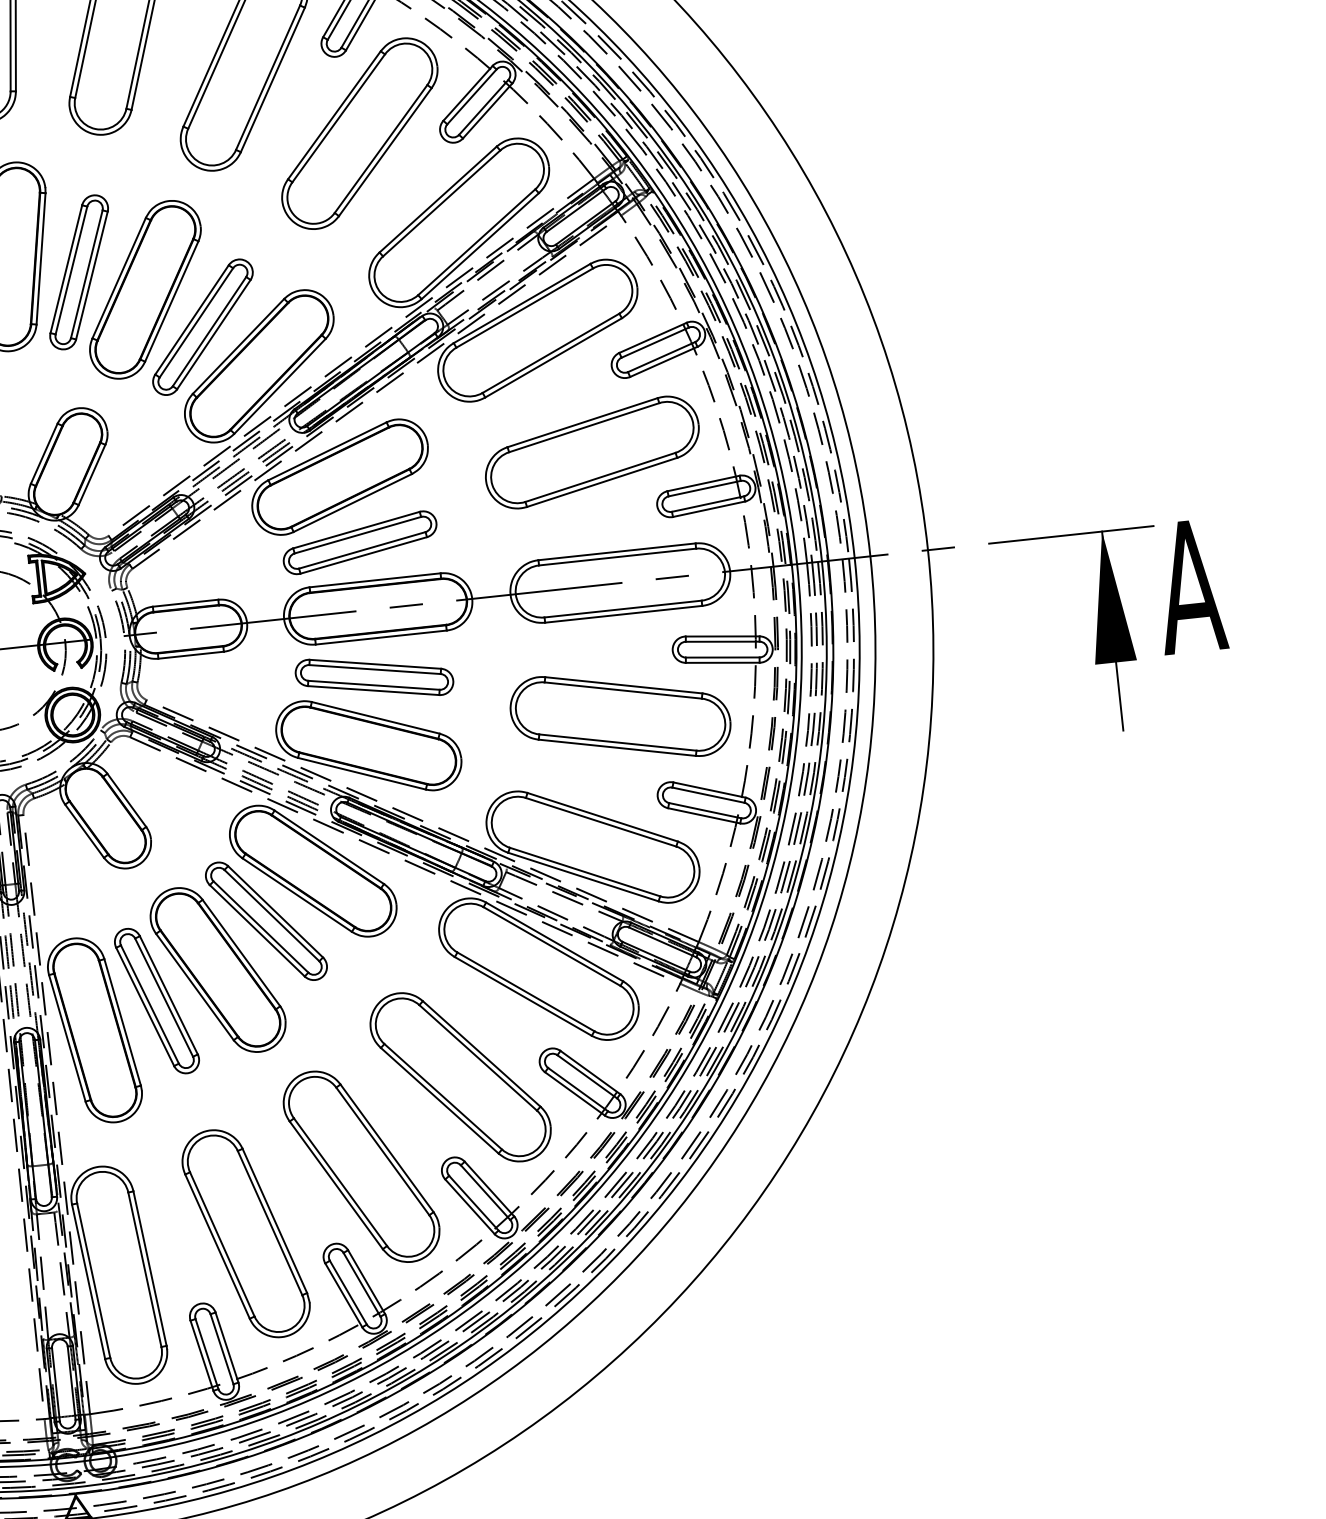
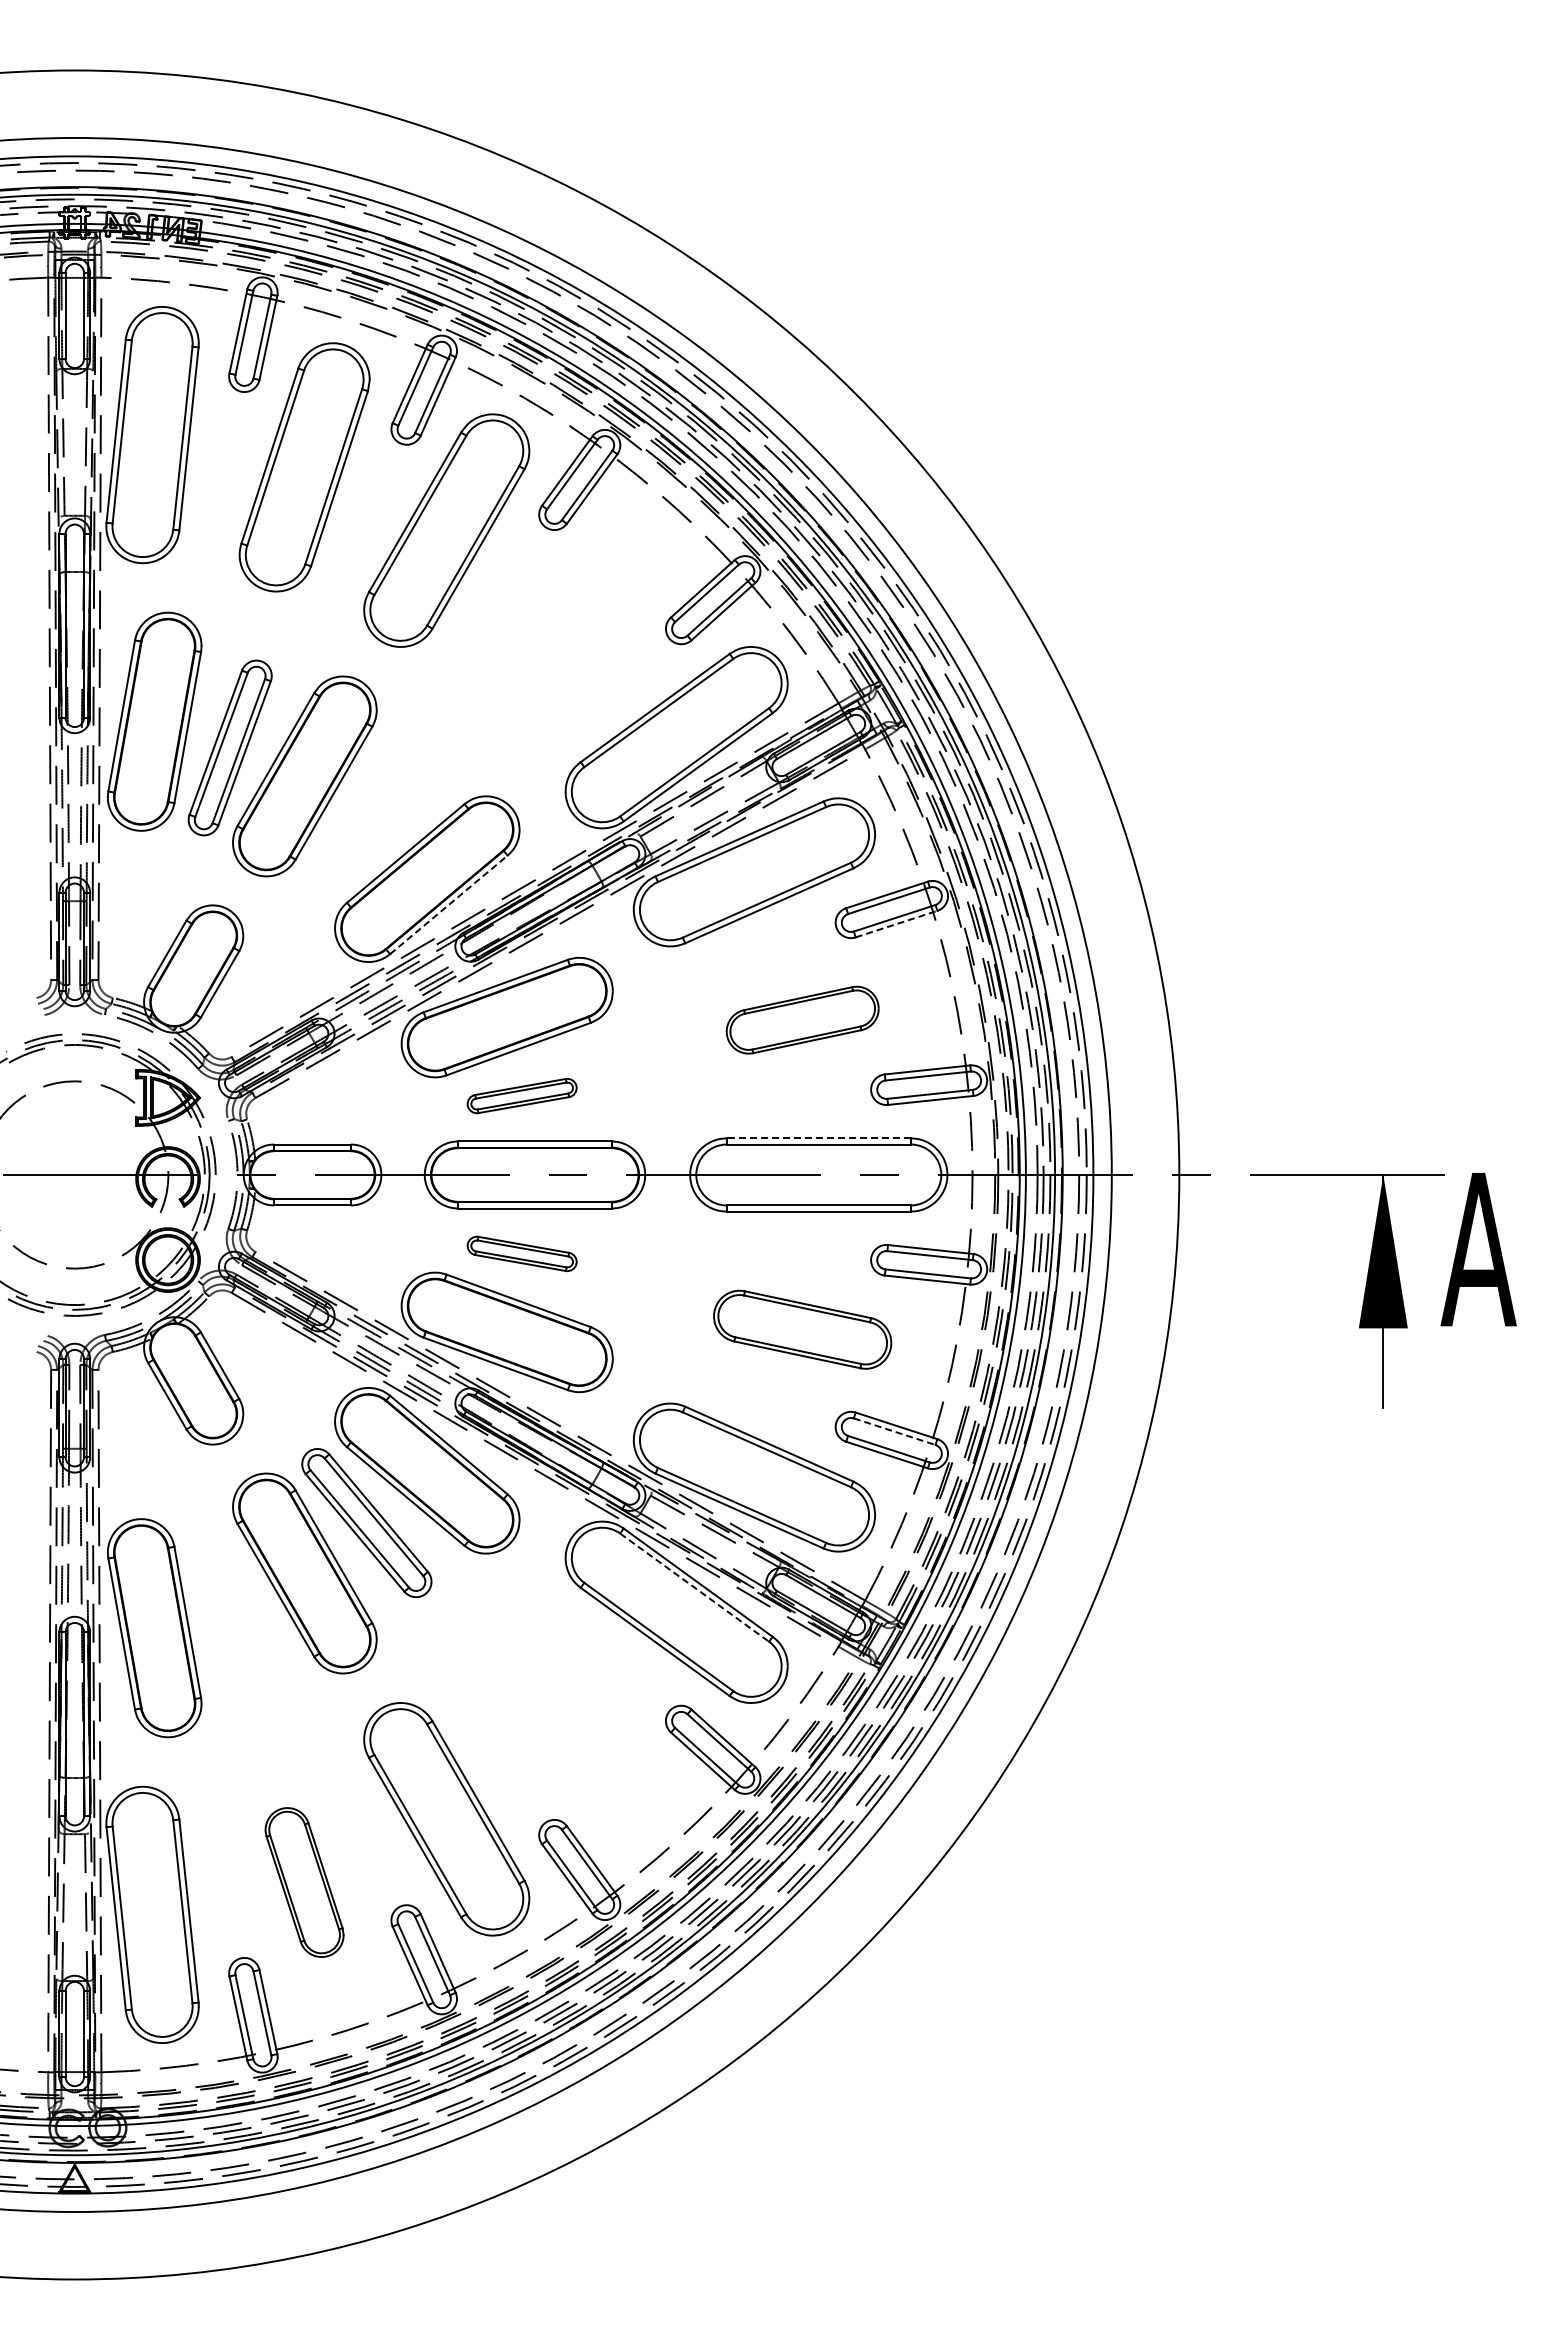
part: (359, 133) -> (572, 621), removed
part: (202, 326) -> (366, 826), removed
line: (663, 362) -> (896, 924), solid -> dashed
line: (279, 386) -> (448, 904), solid -> dashed
part: (592, 451) -> (802, 1019), size x0.6
part: (359, 542) -> (521, 1095), size x0.6
line: (616, 551) -> (818, 1138), solid -> dashed
part: (373, 677) -> (521, 1253), size x0.6
part: (620, 716) -> (802, 1329), size x0.7
line: (708, 795) -> (894, 1431), solid -> dashed
line: (552, 946) -> (695, 1587), solid -> dashed
part: (156, 1000) -> (229, 1601), removed
part: (460, 1077) -> (572, 1727), removed
part: (245, 1233) -> (304, 1882), size x0.6

